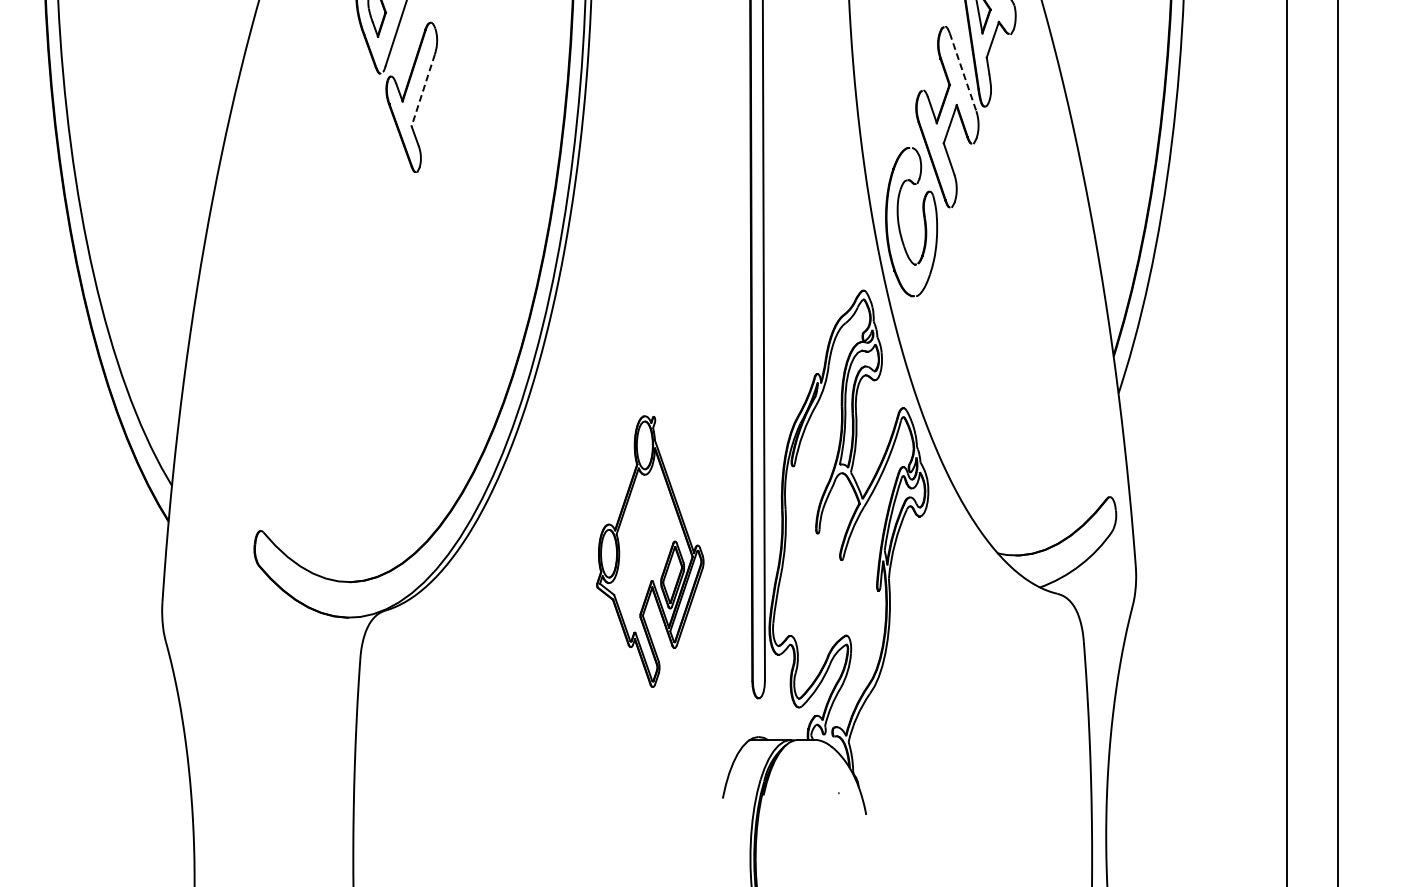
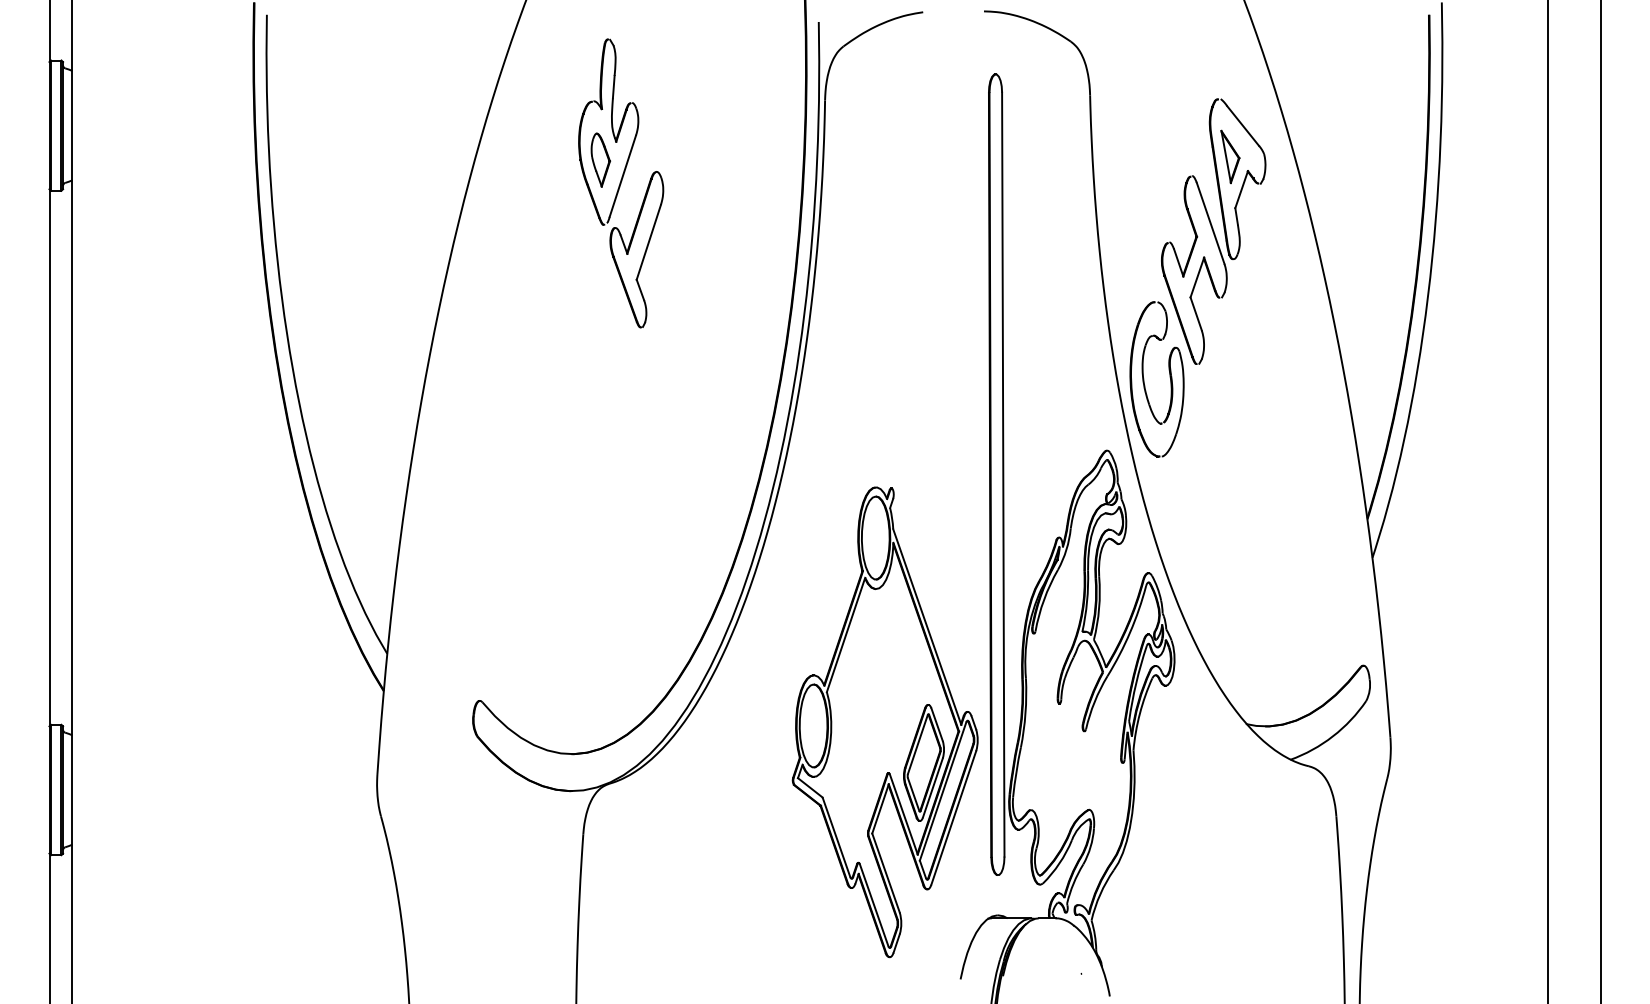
line: (962, 72) -> (1210, 223), dashed -> solid
line: (422, 90) -> (648, 242), dashed -> solid
part: (649, 551) -> (884, 722), size x1.67

